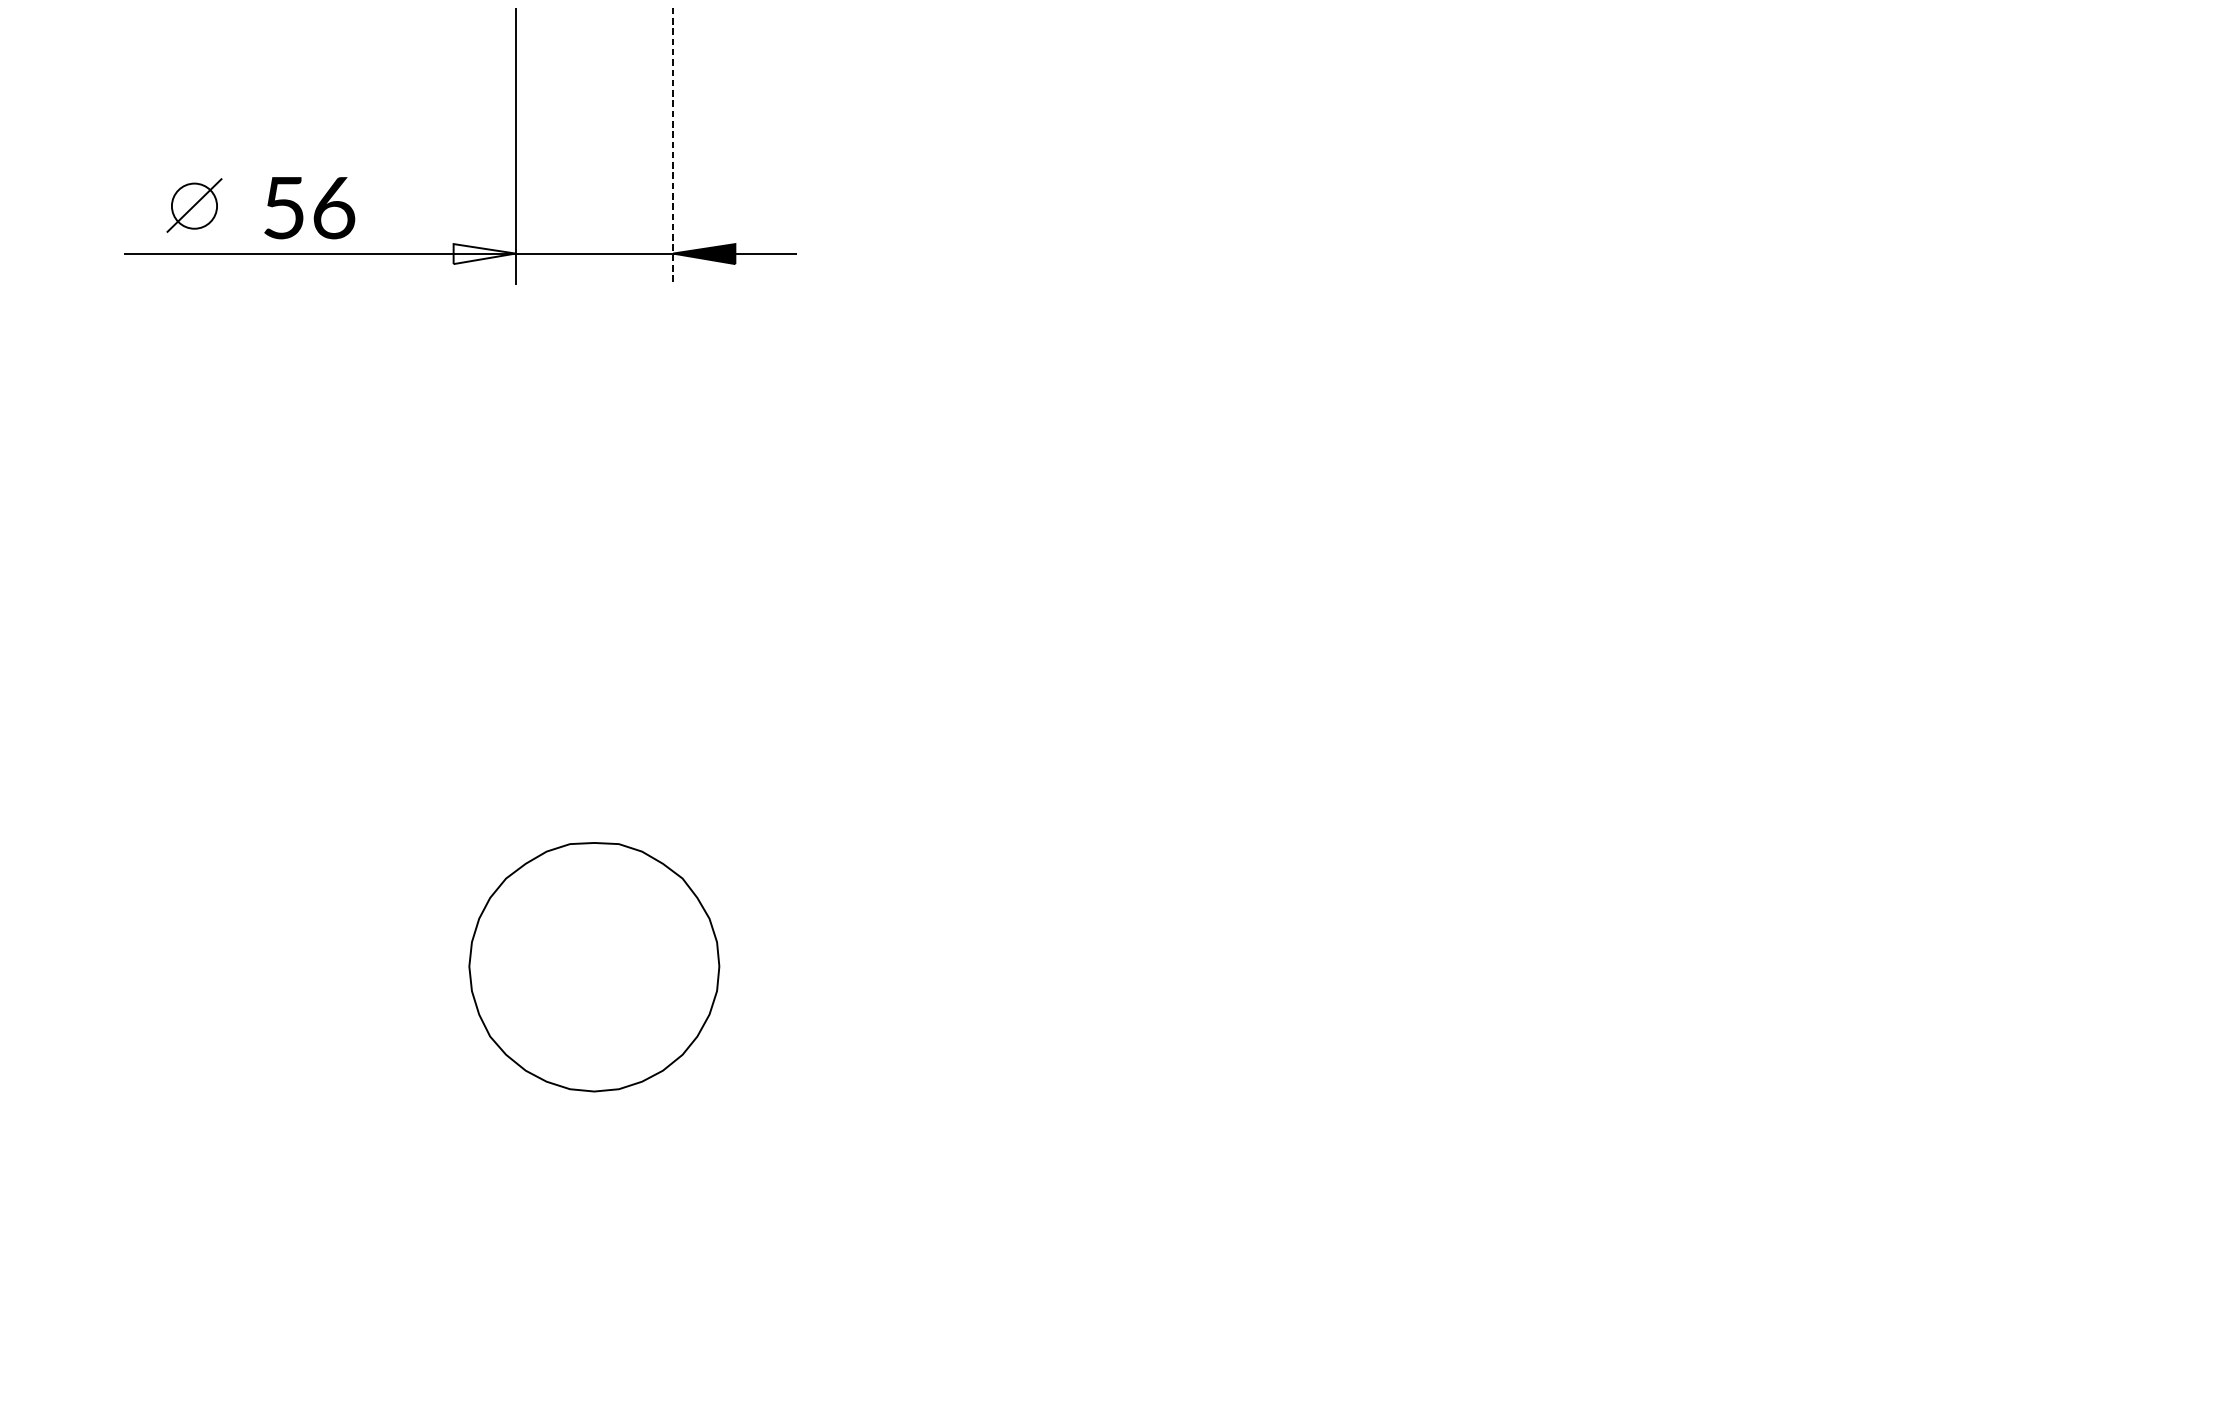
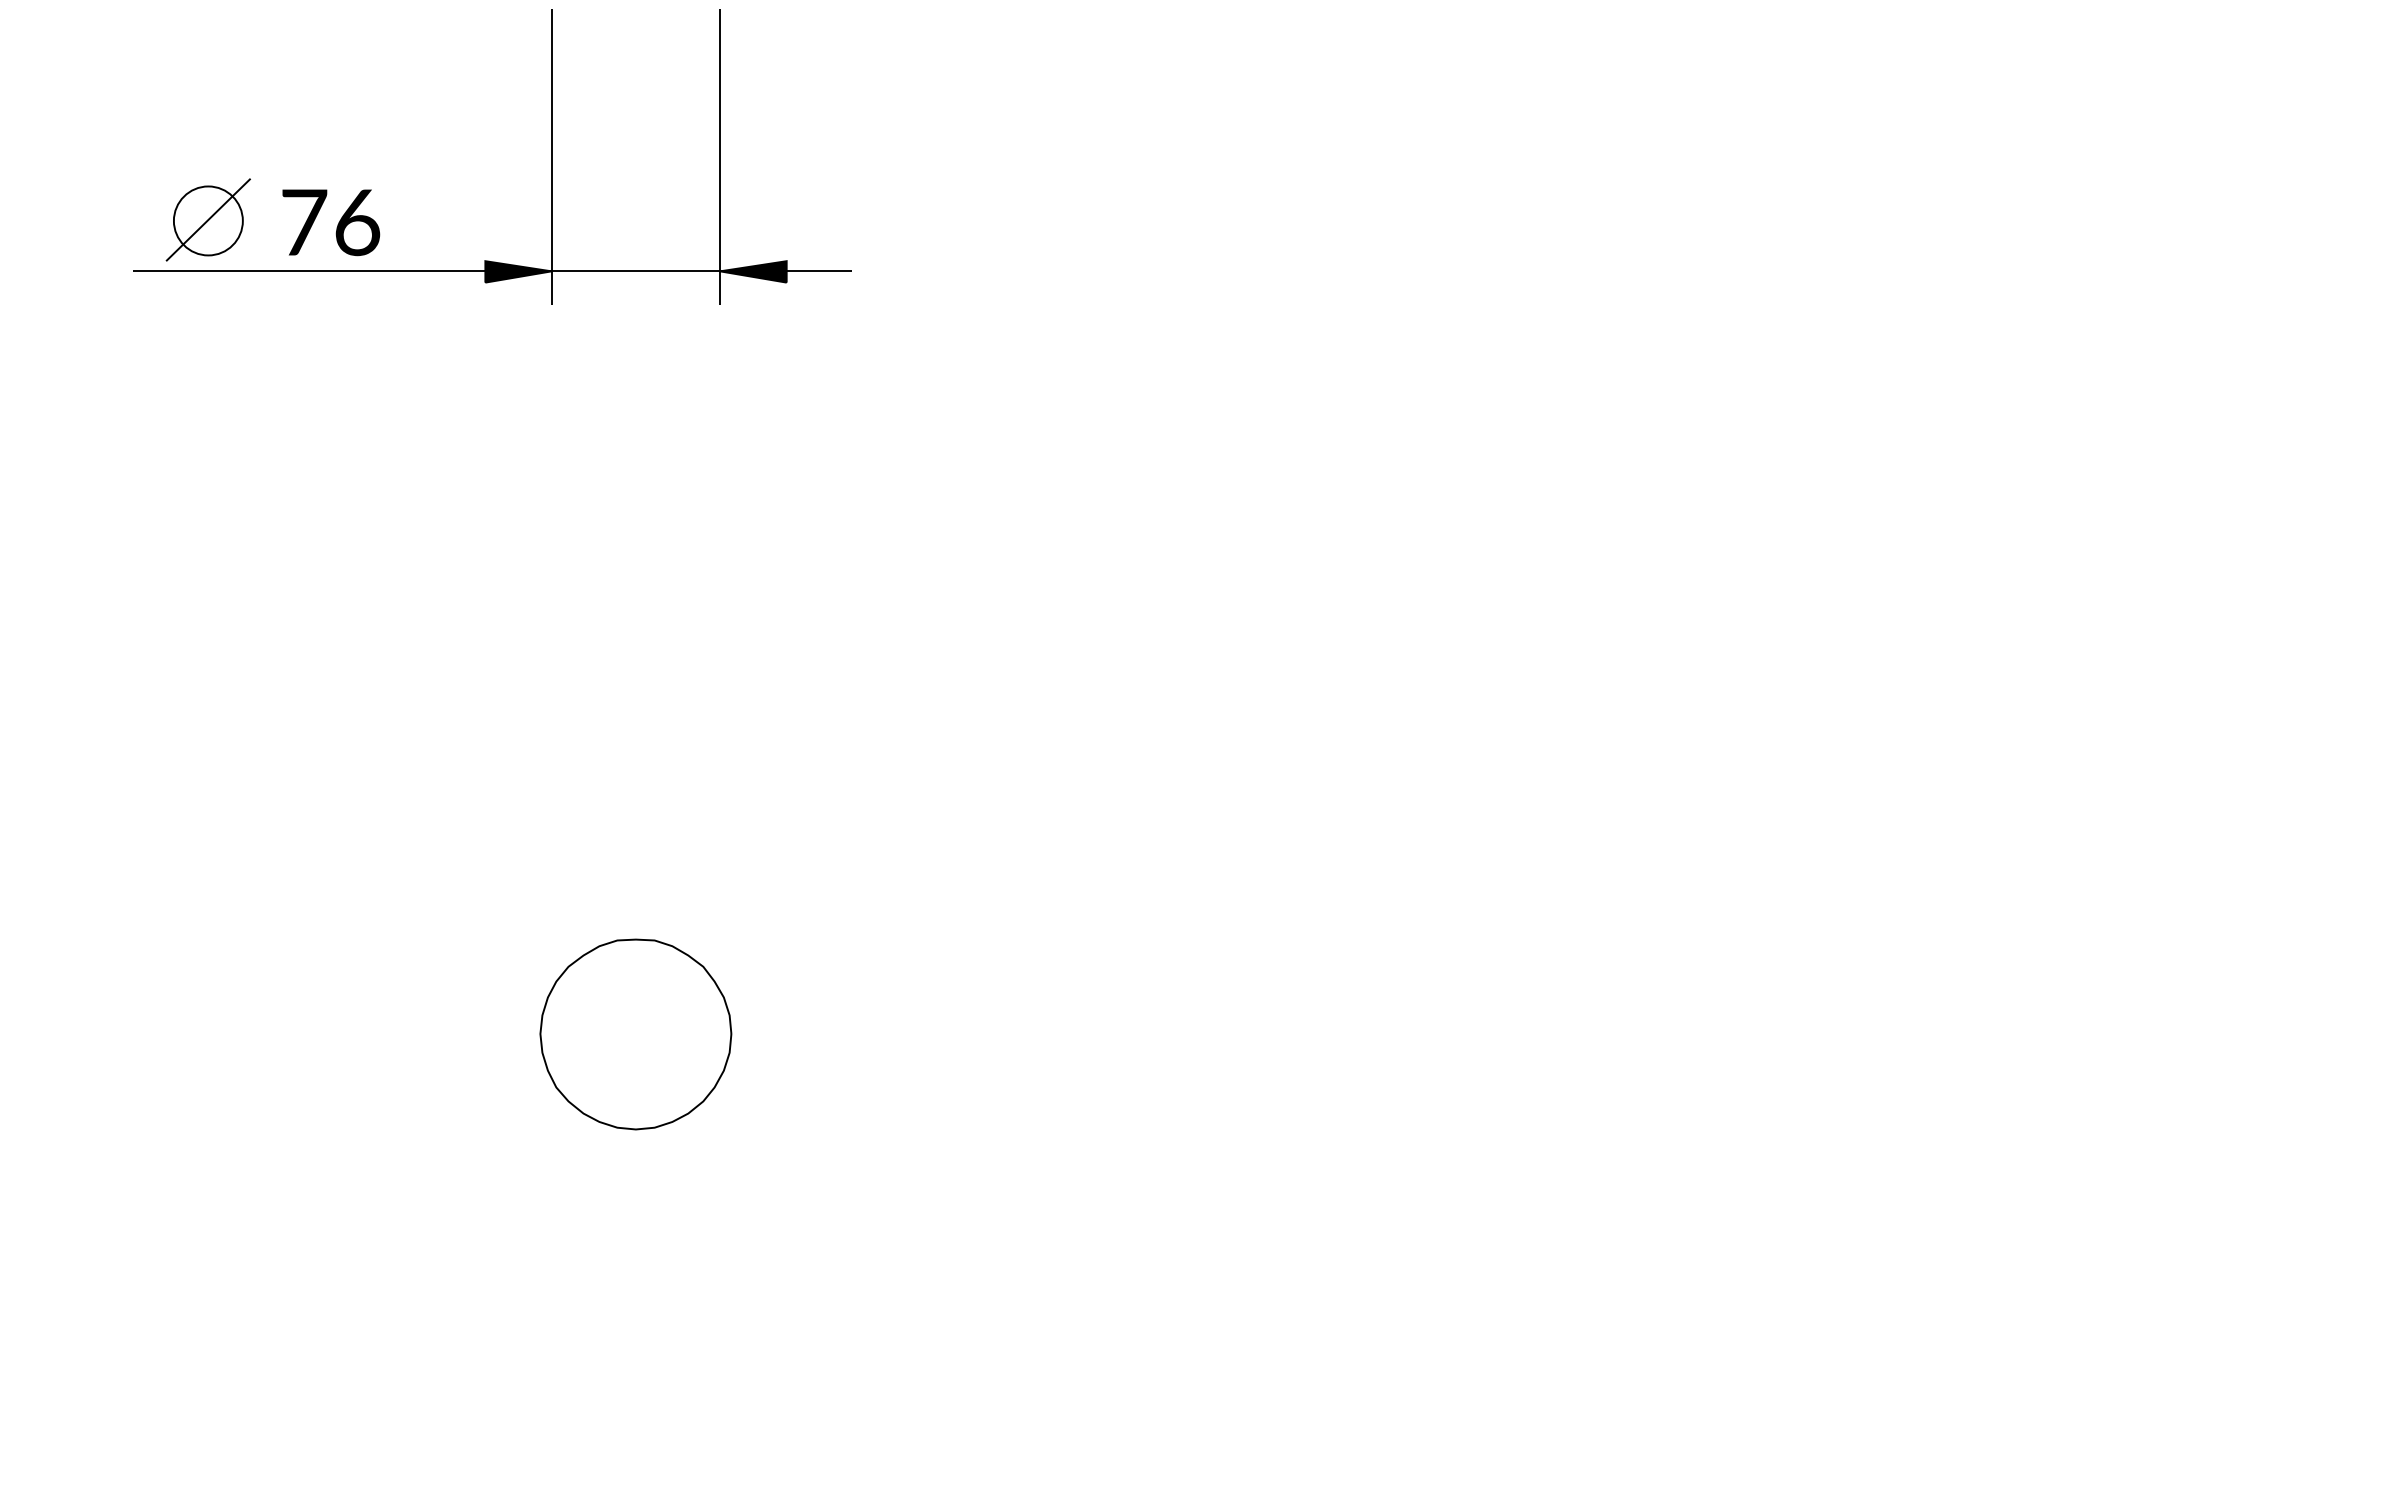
line: (673, 147) -> (720, 157), dashed -> solid
part: (193, 205) -> (207, 219), size x1.43
text: (284, 207) -> (304, 222), 56 -> 76
fill: (484, 253) -> (518, 271), added
part: (594, 967) -> (635, 1034), size x0.71

